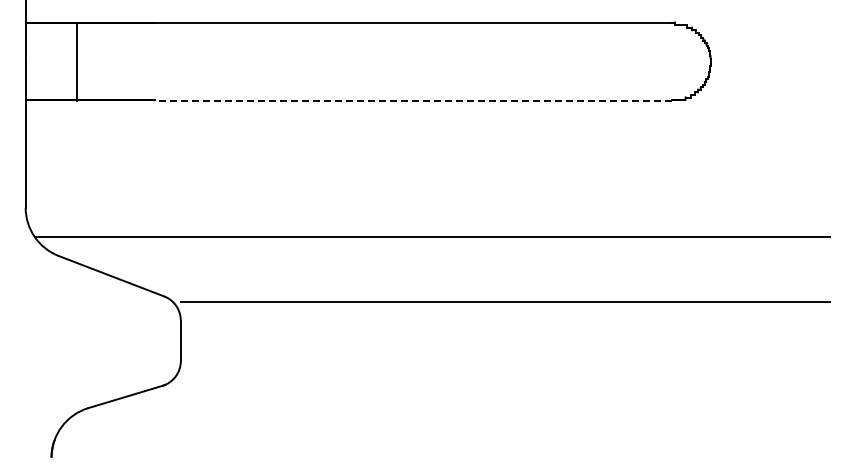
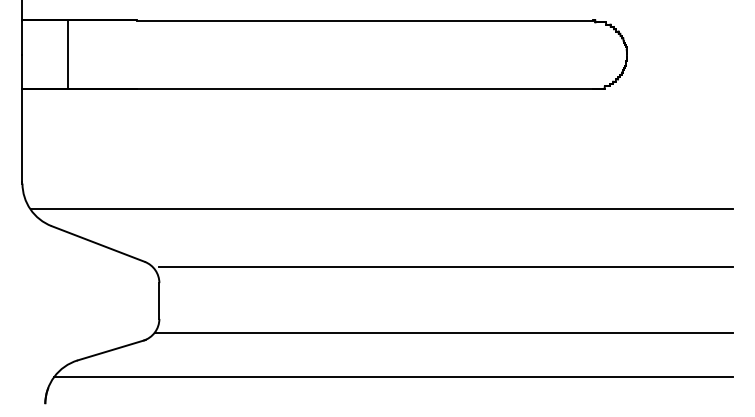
line: (413, 101) -> (364, 89), dashed -> solid
line: (502, 376) -> (443, 332), added
line: (445, 426) -> (392, 376), added

